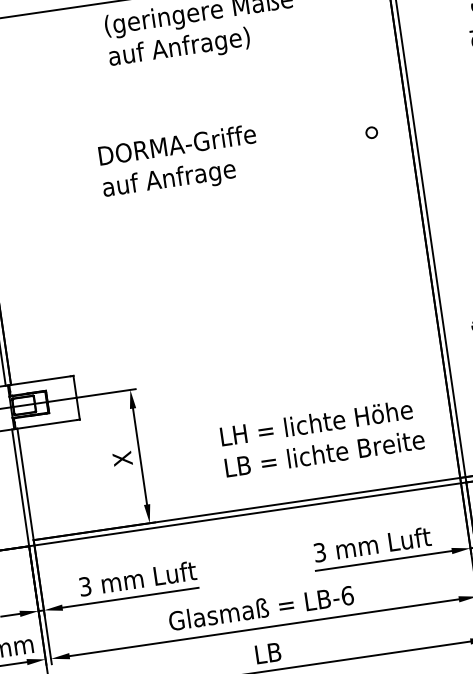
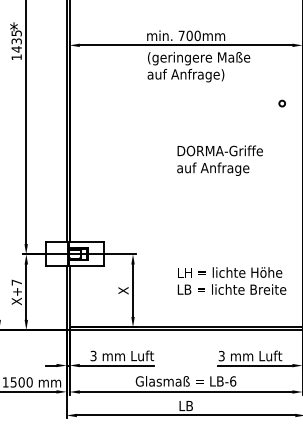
circle: (370, 132) -> (281, 103), moved
text: (178, 162) -> (219, 160), moved
text: (321, 437) -> (231, 280), moved

